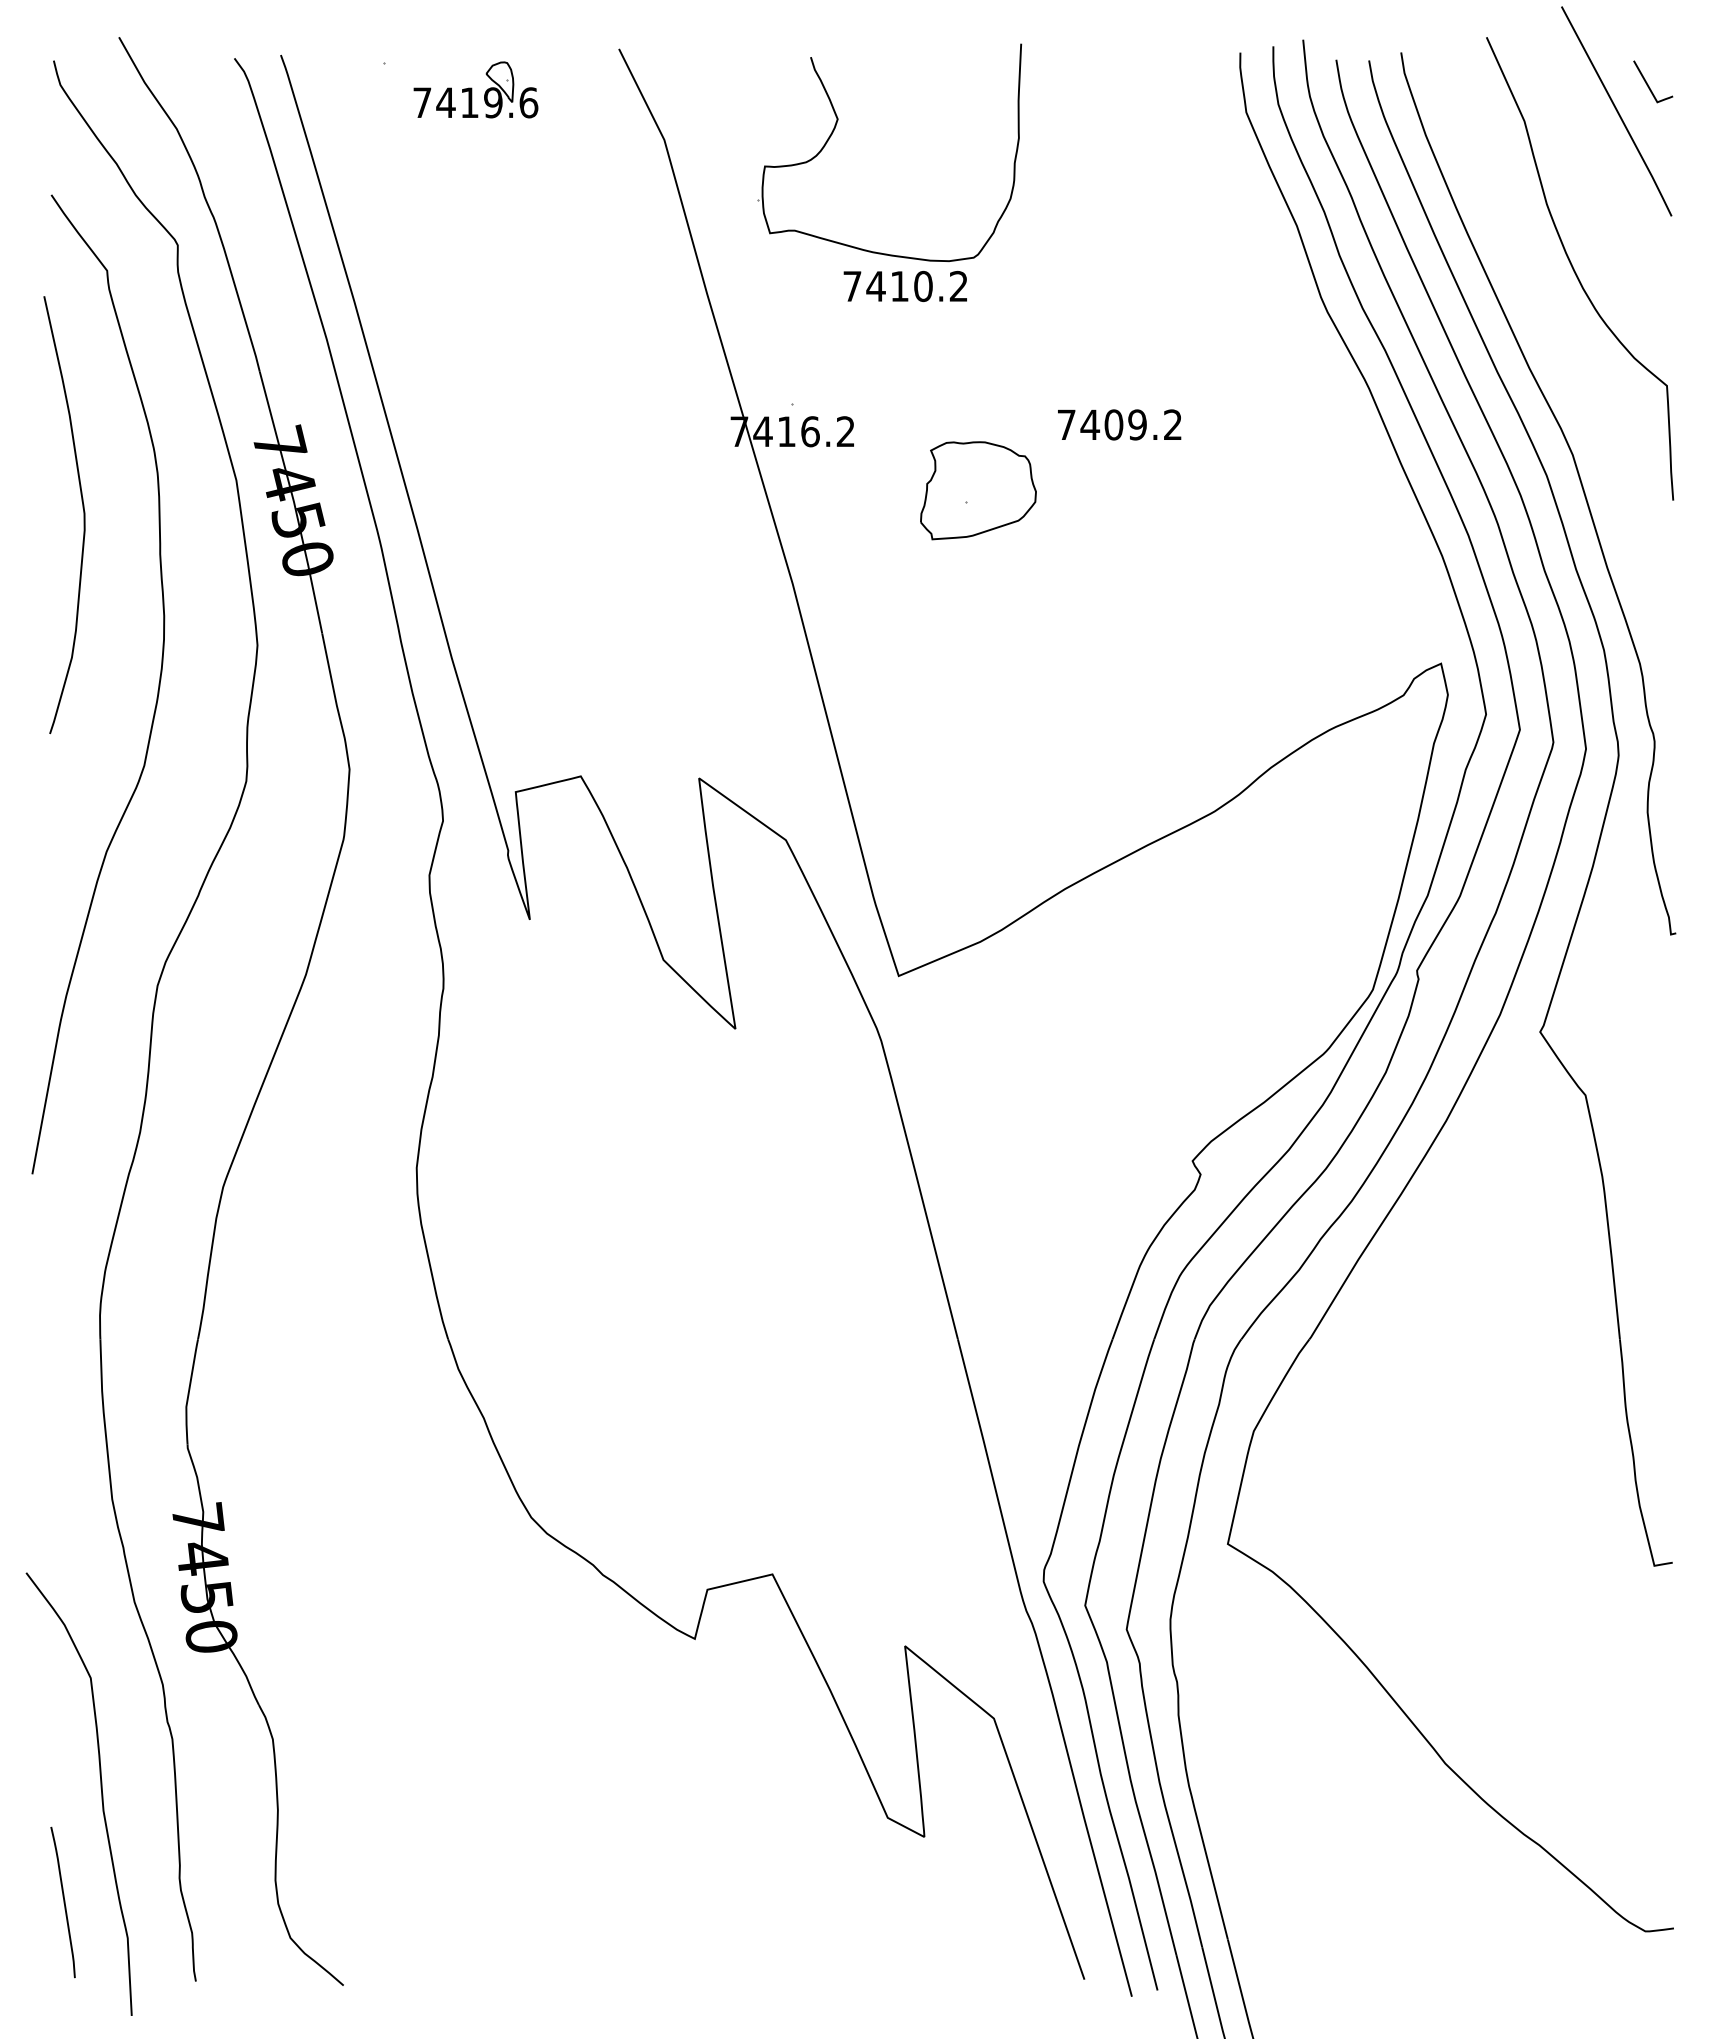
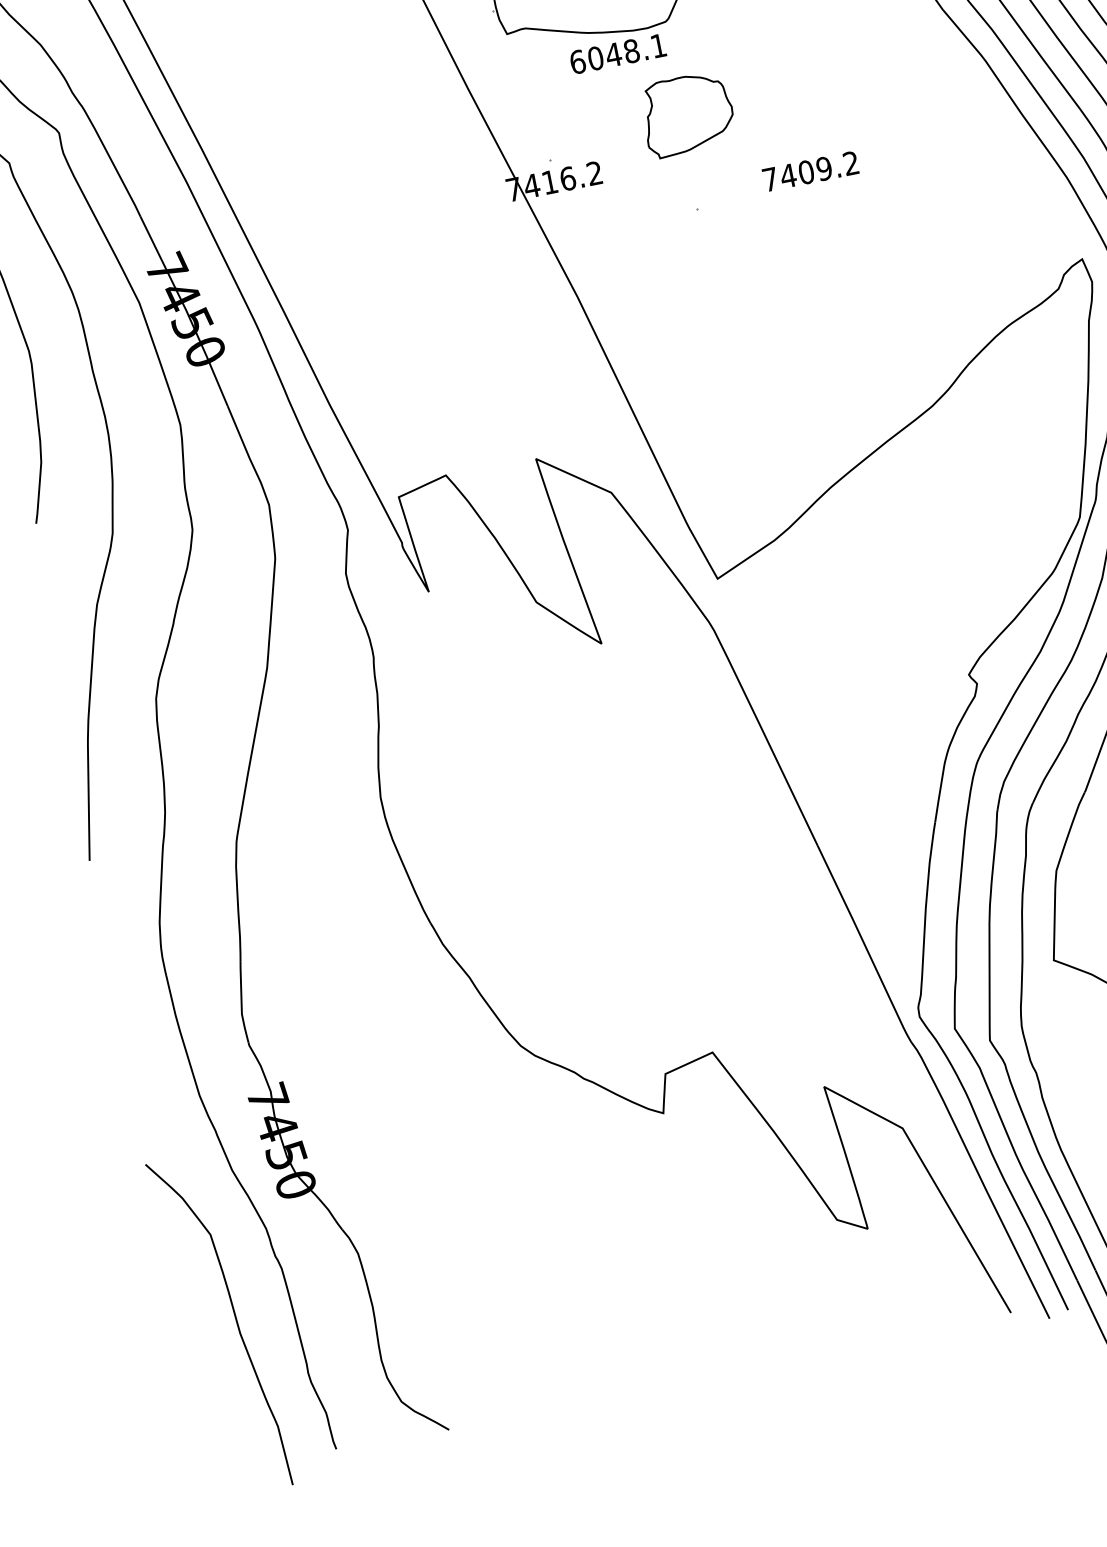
text: (905, 286) -> (618, 54), 7410.2 -> 6048.1
text: (1119, 424) -> (810, 171), moved
part: (978, 490) -> (687, 114), moved
curve: (63, 1902) -> (223, 1409), removed

